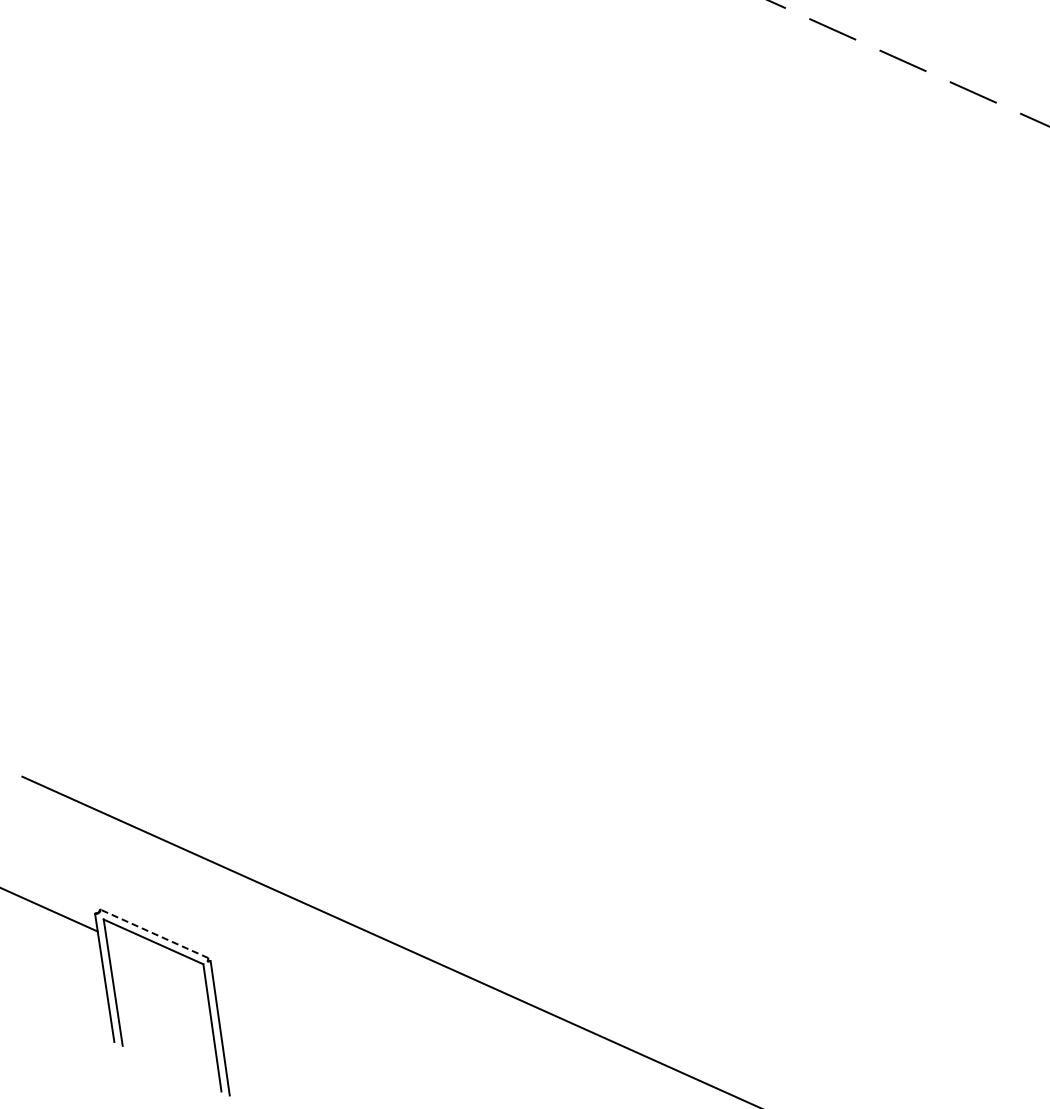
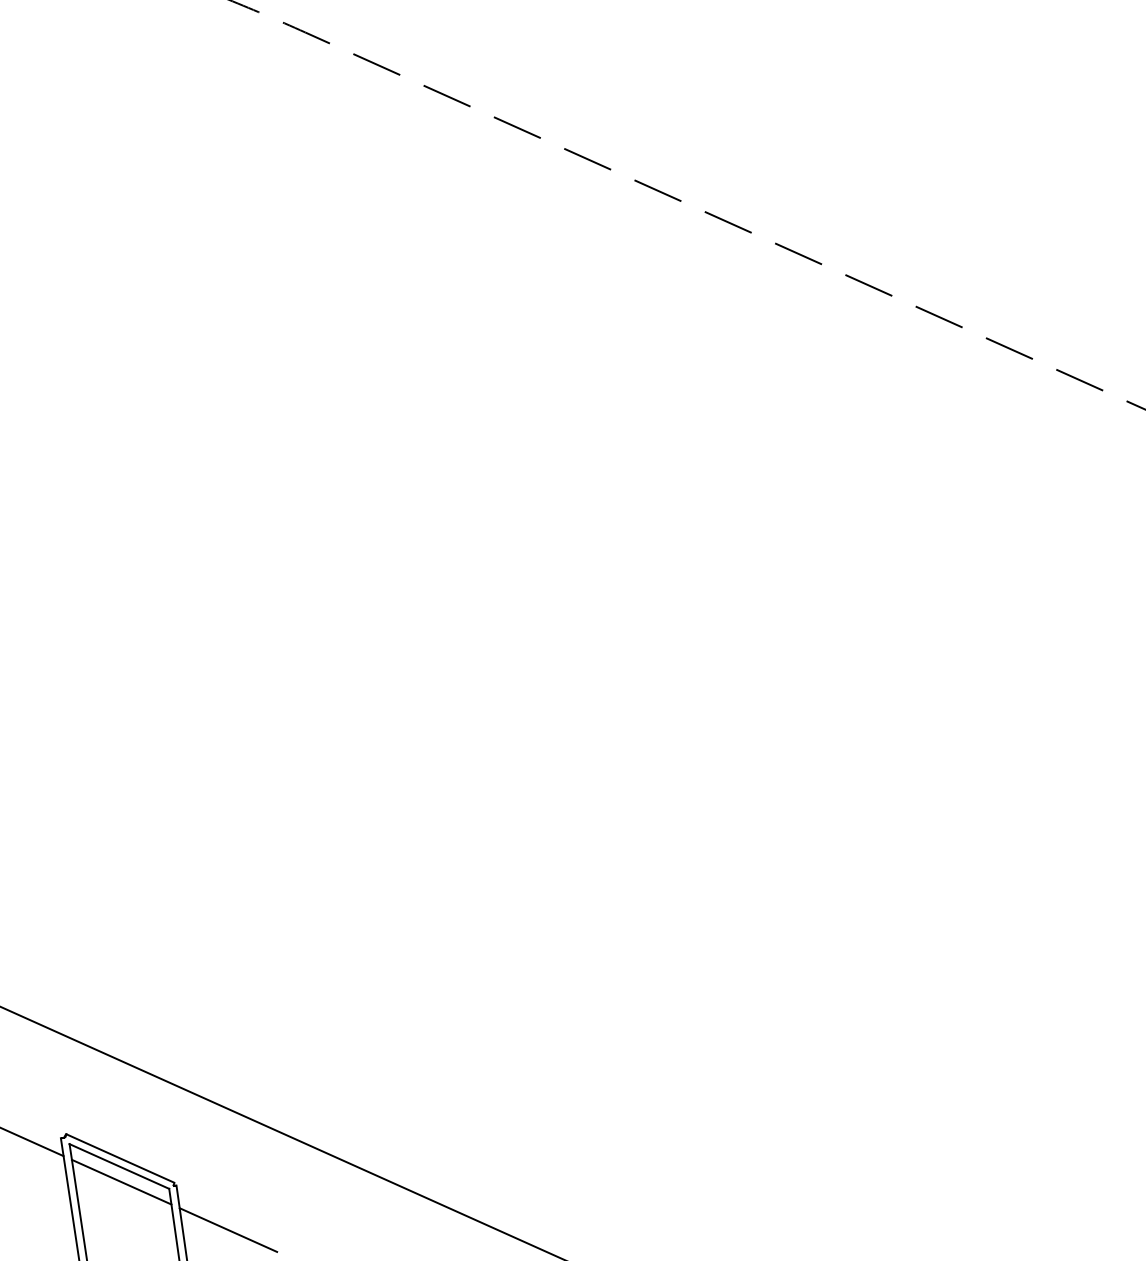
line: (153, 933) -> (119, 1158), dashed -> solid
line: (155, 956) -> (121, 1181), added
line: (262, 1004) -> (228, 1229), added

